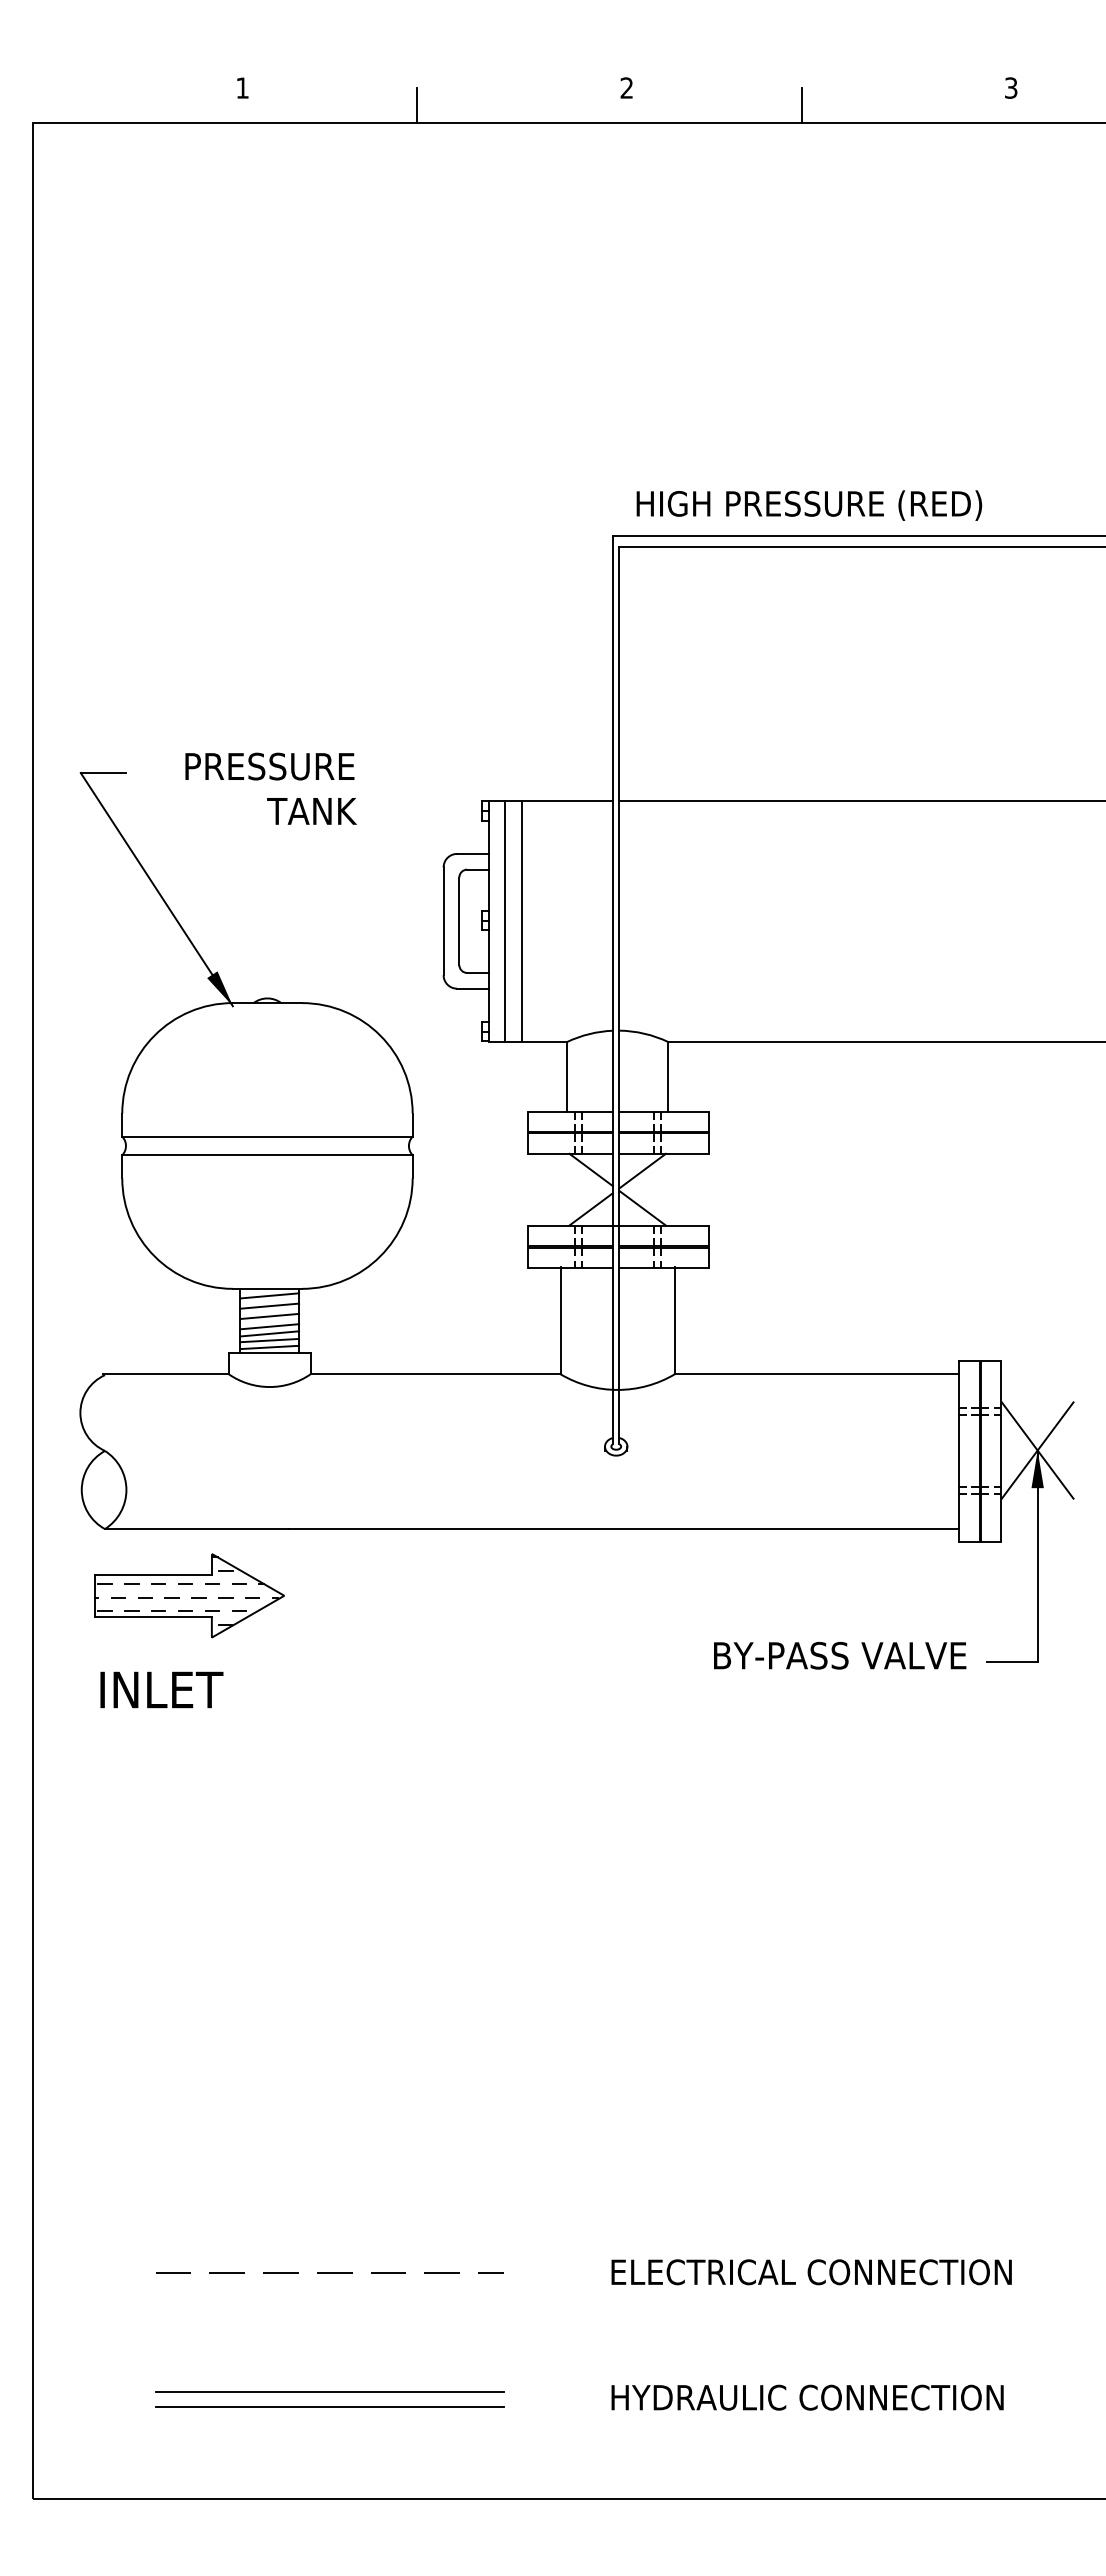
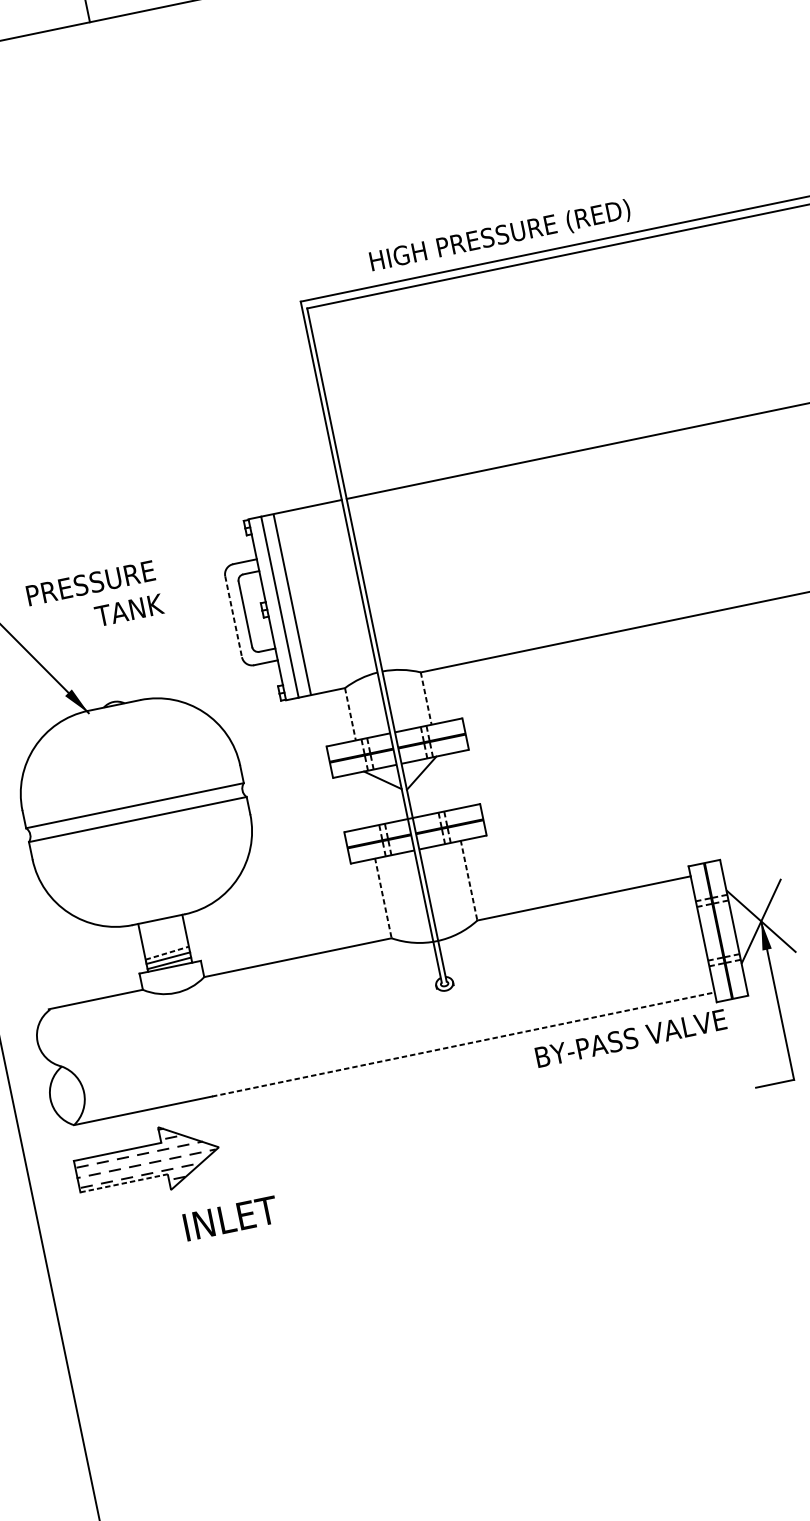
text: (809, 505) -> (500, 236), moved
text: (270, 788) -> (94, 599), moved
line: (443, 921) -> (233, 616), solid -> dashed
line: (567, 1077) -> (350, 714), solid -> dashed
line: (668, 1077) -> (426, 699), solid -> dashed
line: (642, 1207) -> (427, 800), removed
line: (590, 1209) -> (388, 810), removed
line: (269, 1295) -> (161, 924), removed
line: (269, 1305) -> (162, 931), removed
line: (269, 1316) -> (164, 940), removed
line: (560, 1320) -> (383, 897), solid -> dashed
line: (674, 1320) -> (468, 880), solid -> dashed
line: (269, 1326) -> (165, 947), removed
line: (270, 1333) -> (167, 952), solid -> dashed
line: (624, 1529) -> (463, 1044), solid -> dashed
line: (154, 1616) -> (124, 1183), solid -> dashed
text: (840, 1655) -> (631, 1038), moved
text: (161, 1689) -> (230, 1218), moved

